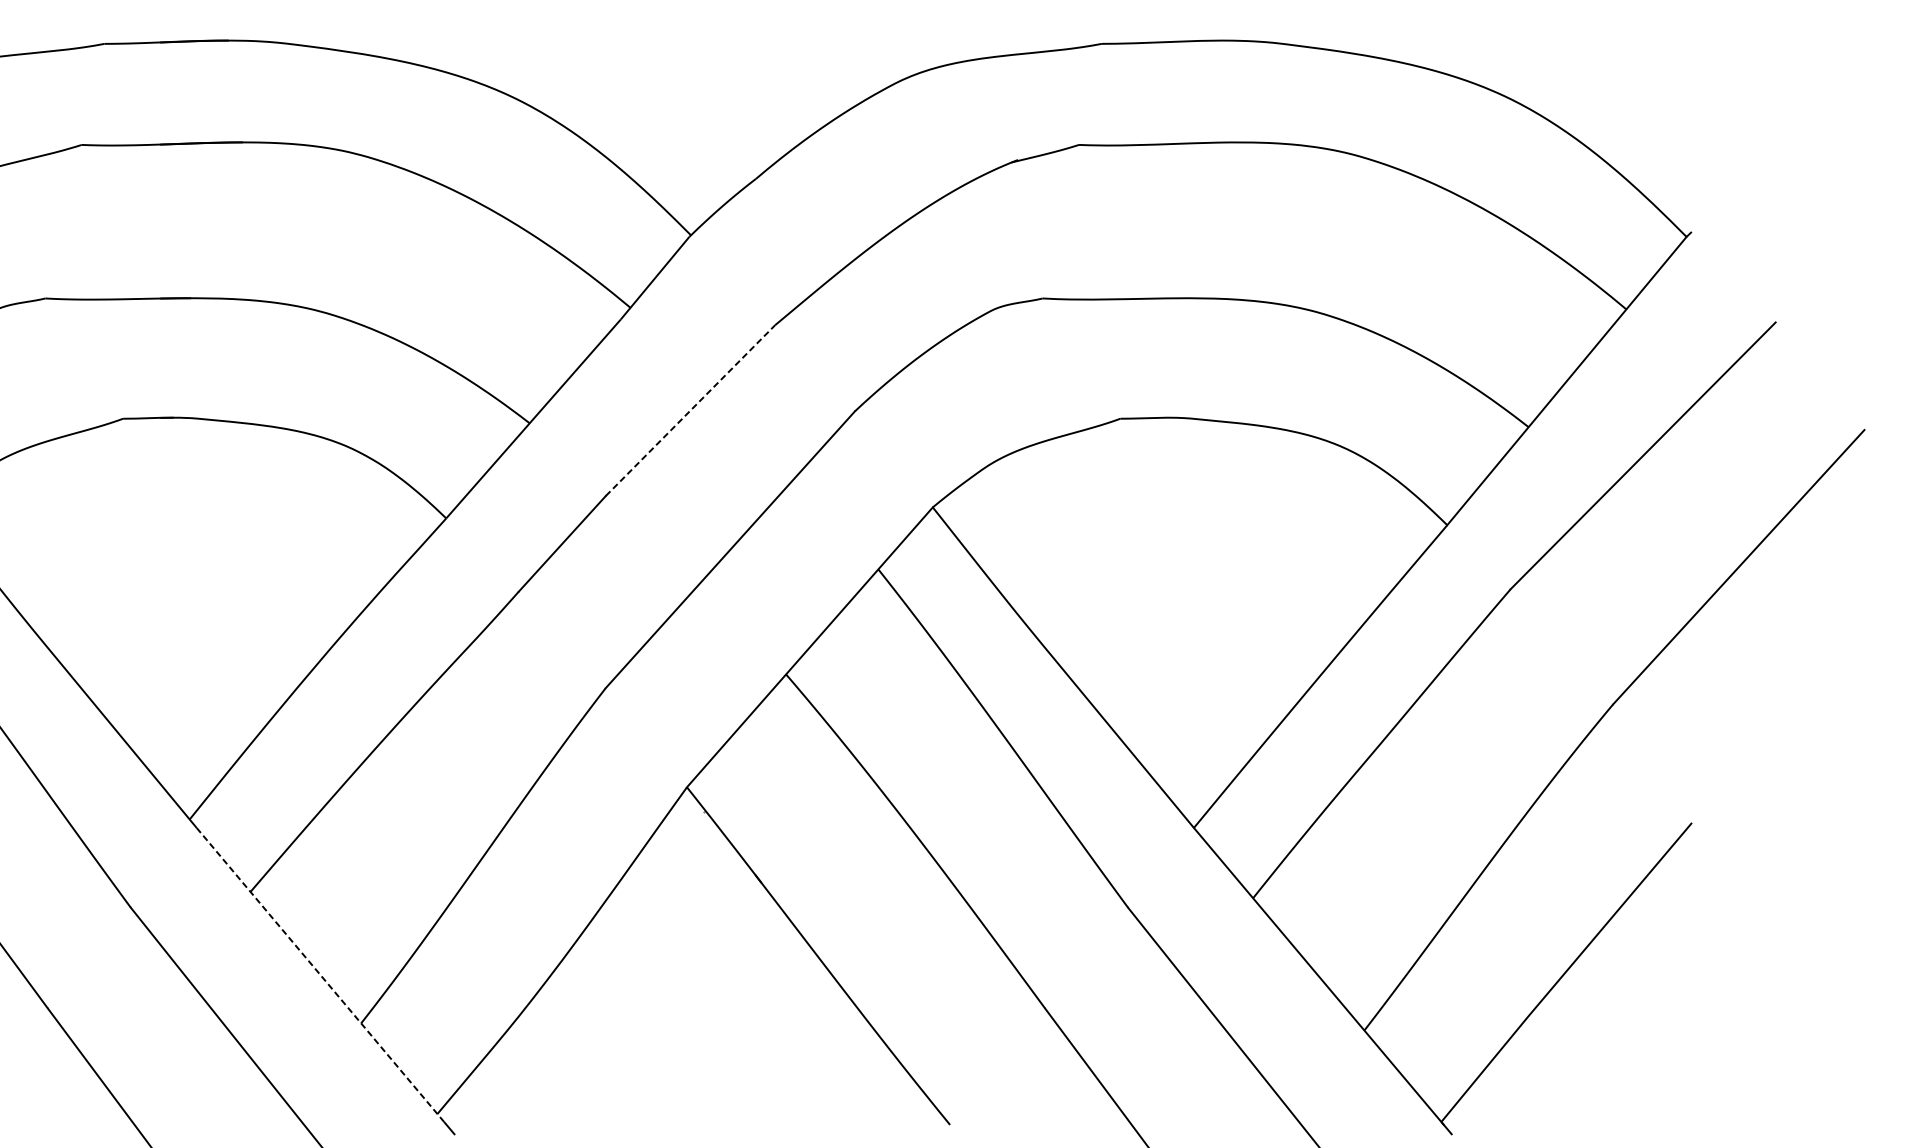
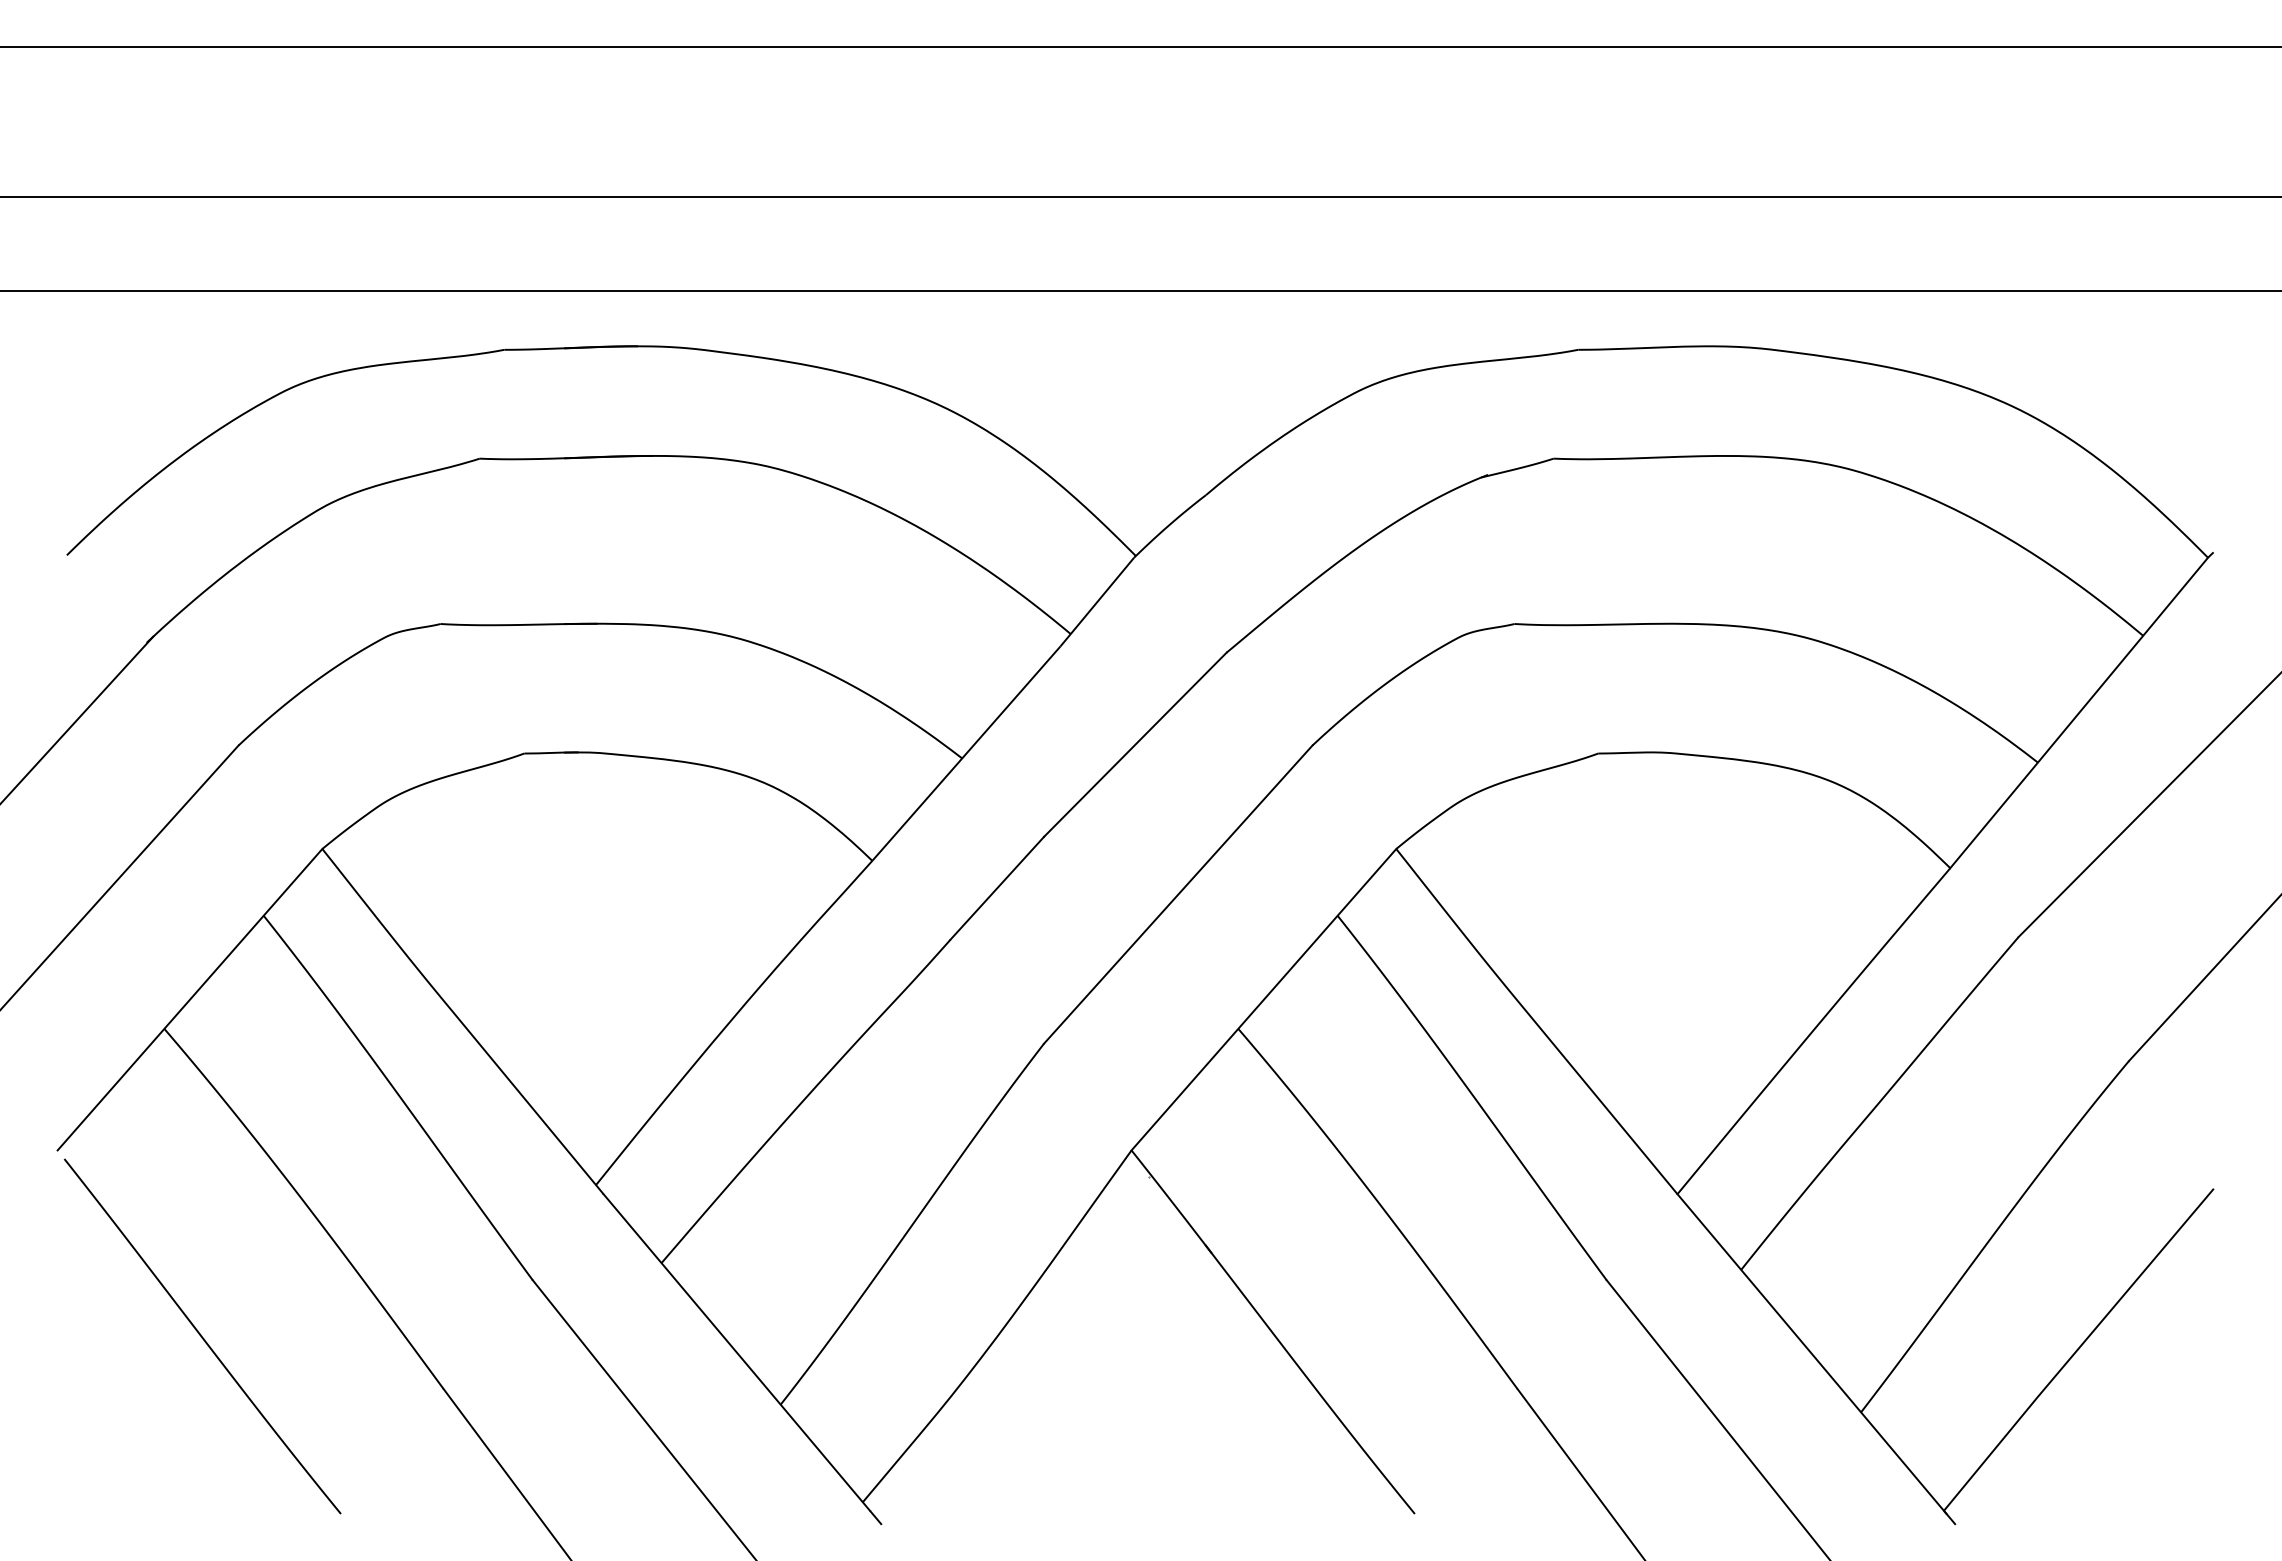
line: (690, 410) -> (1135, 744), dashed -> solid
line: (320, 974) -> (736, 1352), dashed -> solid

